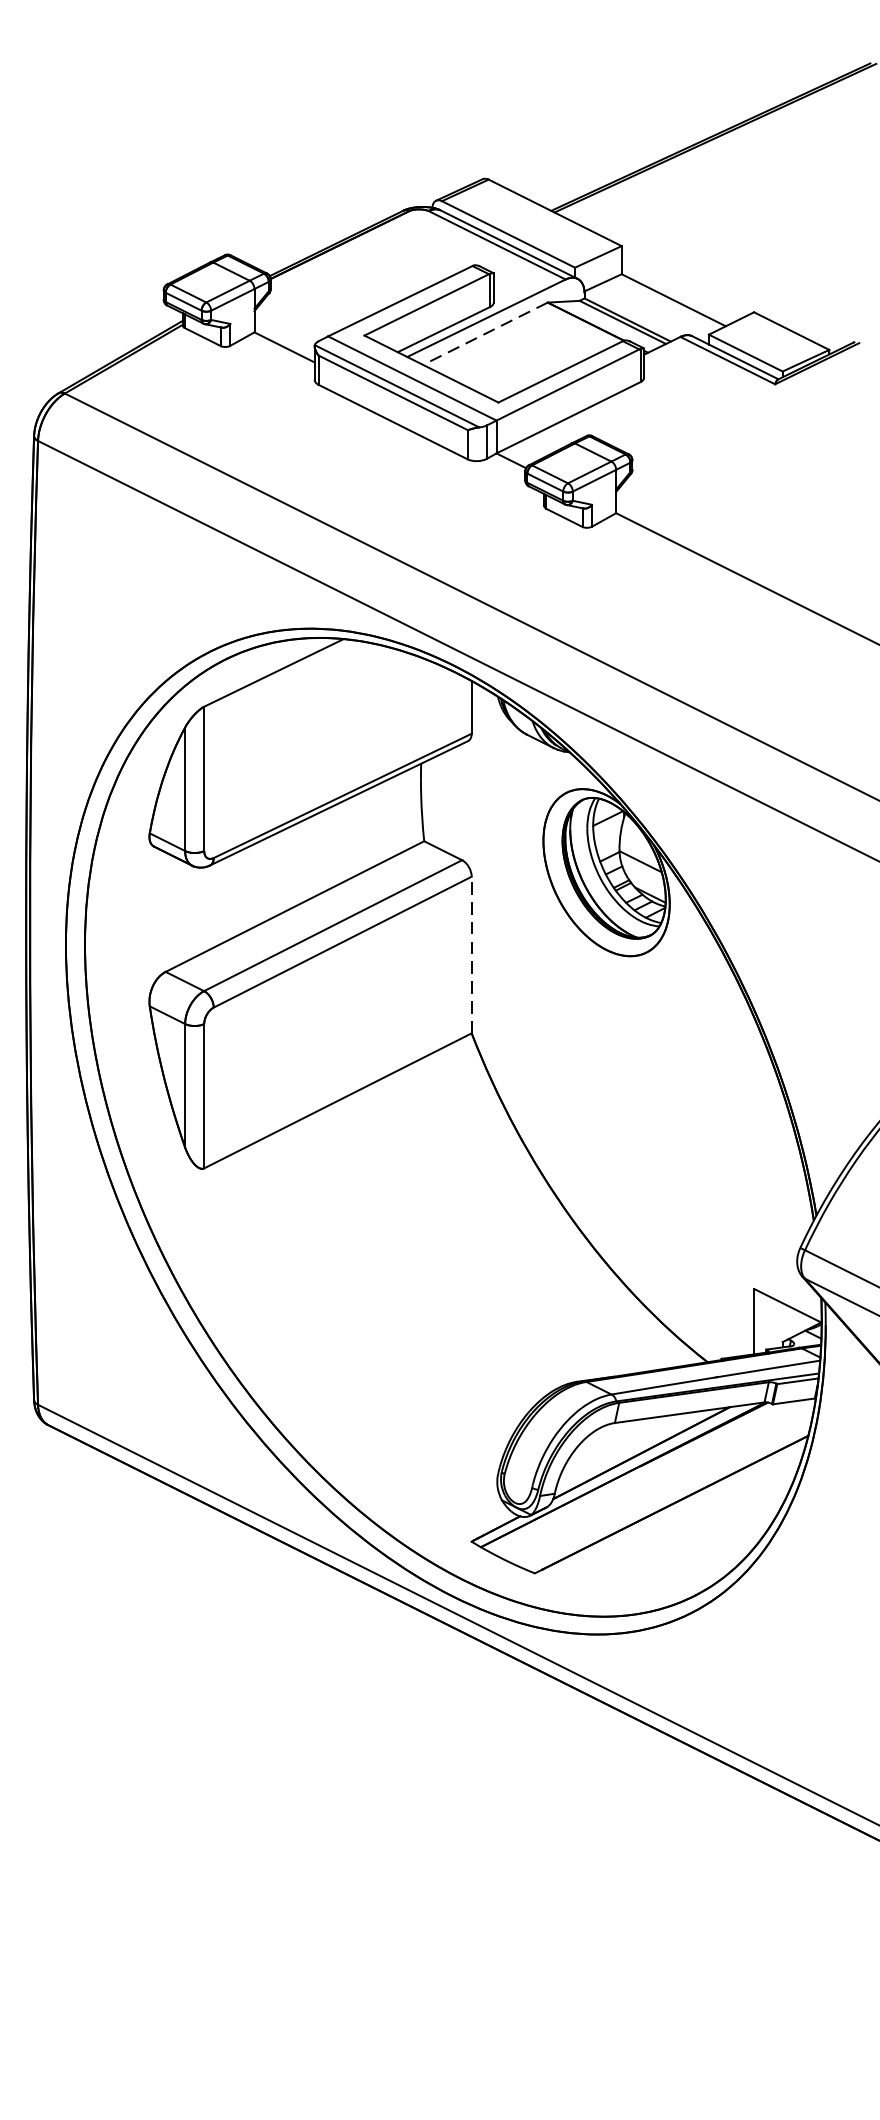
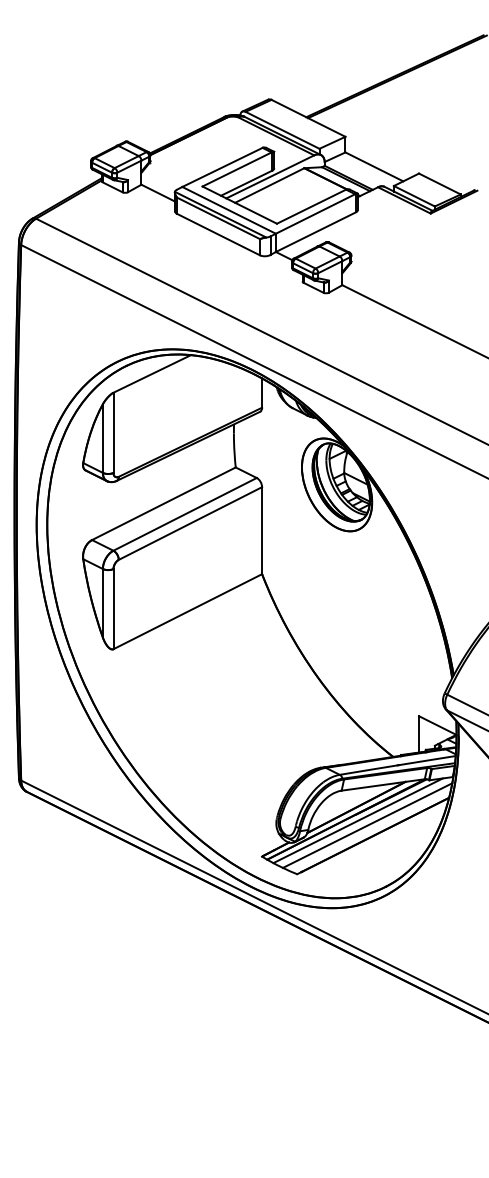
line: (484, 333) -> (269, 185), dashed -> solid
line: (472, 954) -> (262, 530), dashed -> solid
line: (643, 1476) -> (357, 820), added
line: (661, 1485) -> (367, 825), added

